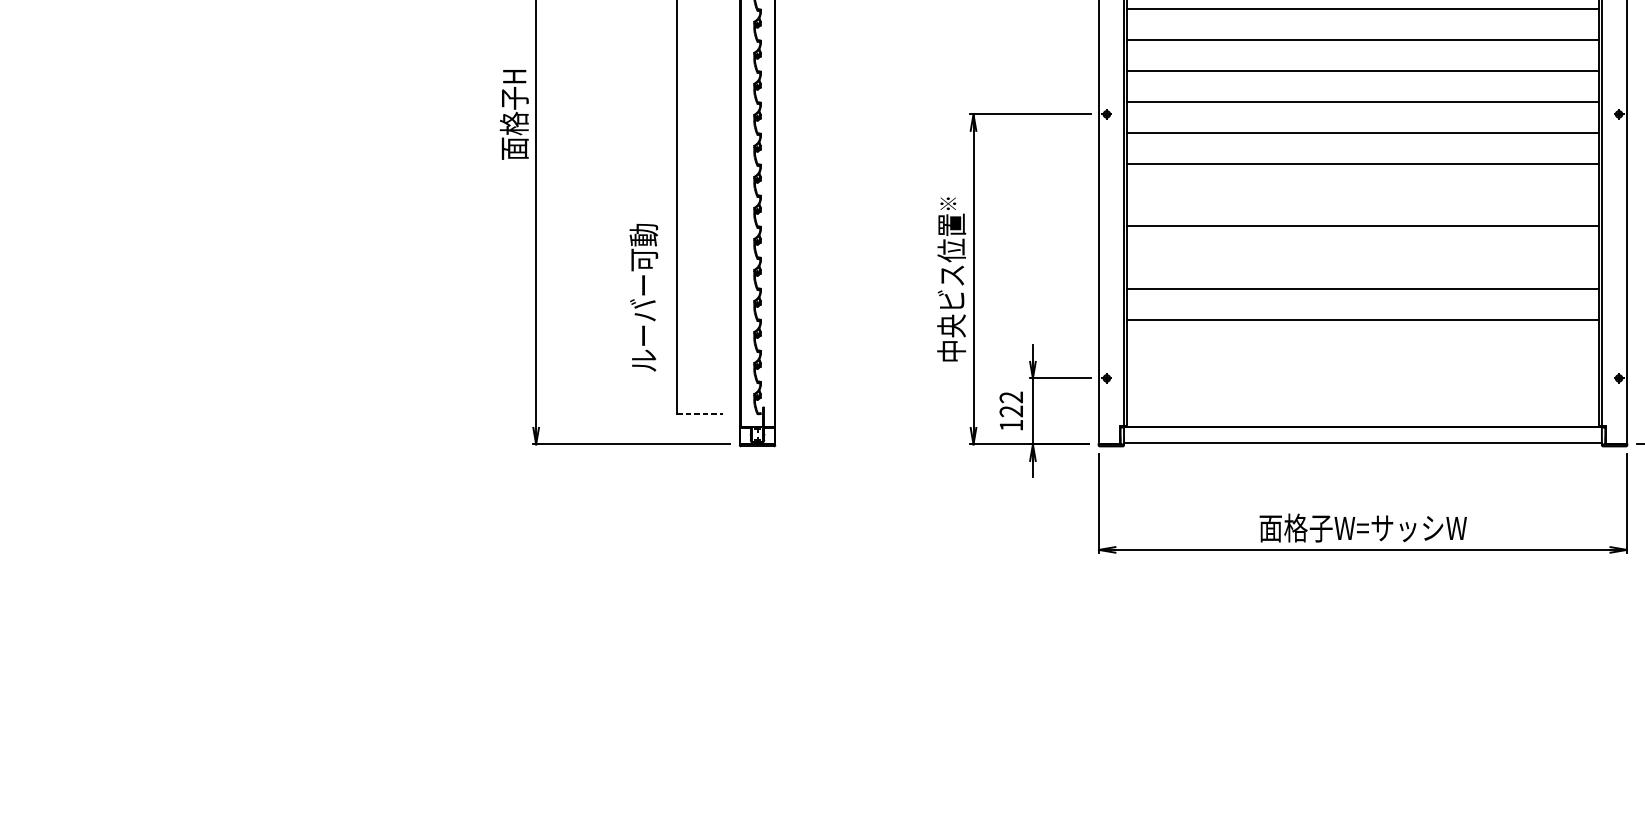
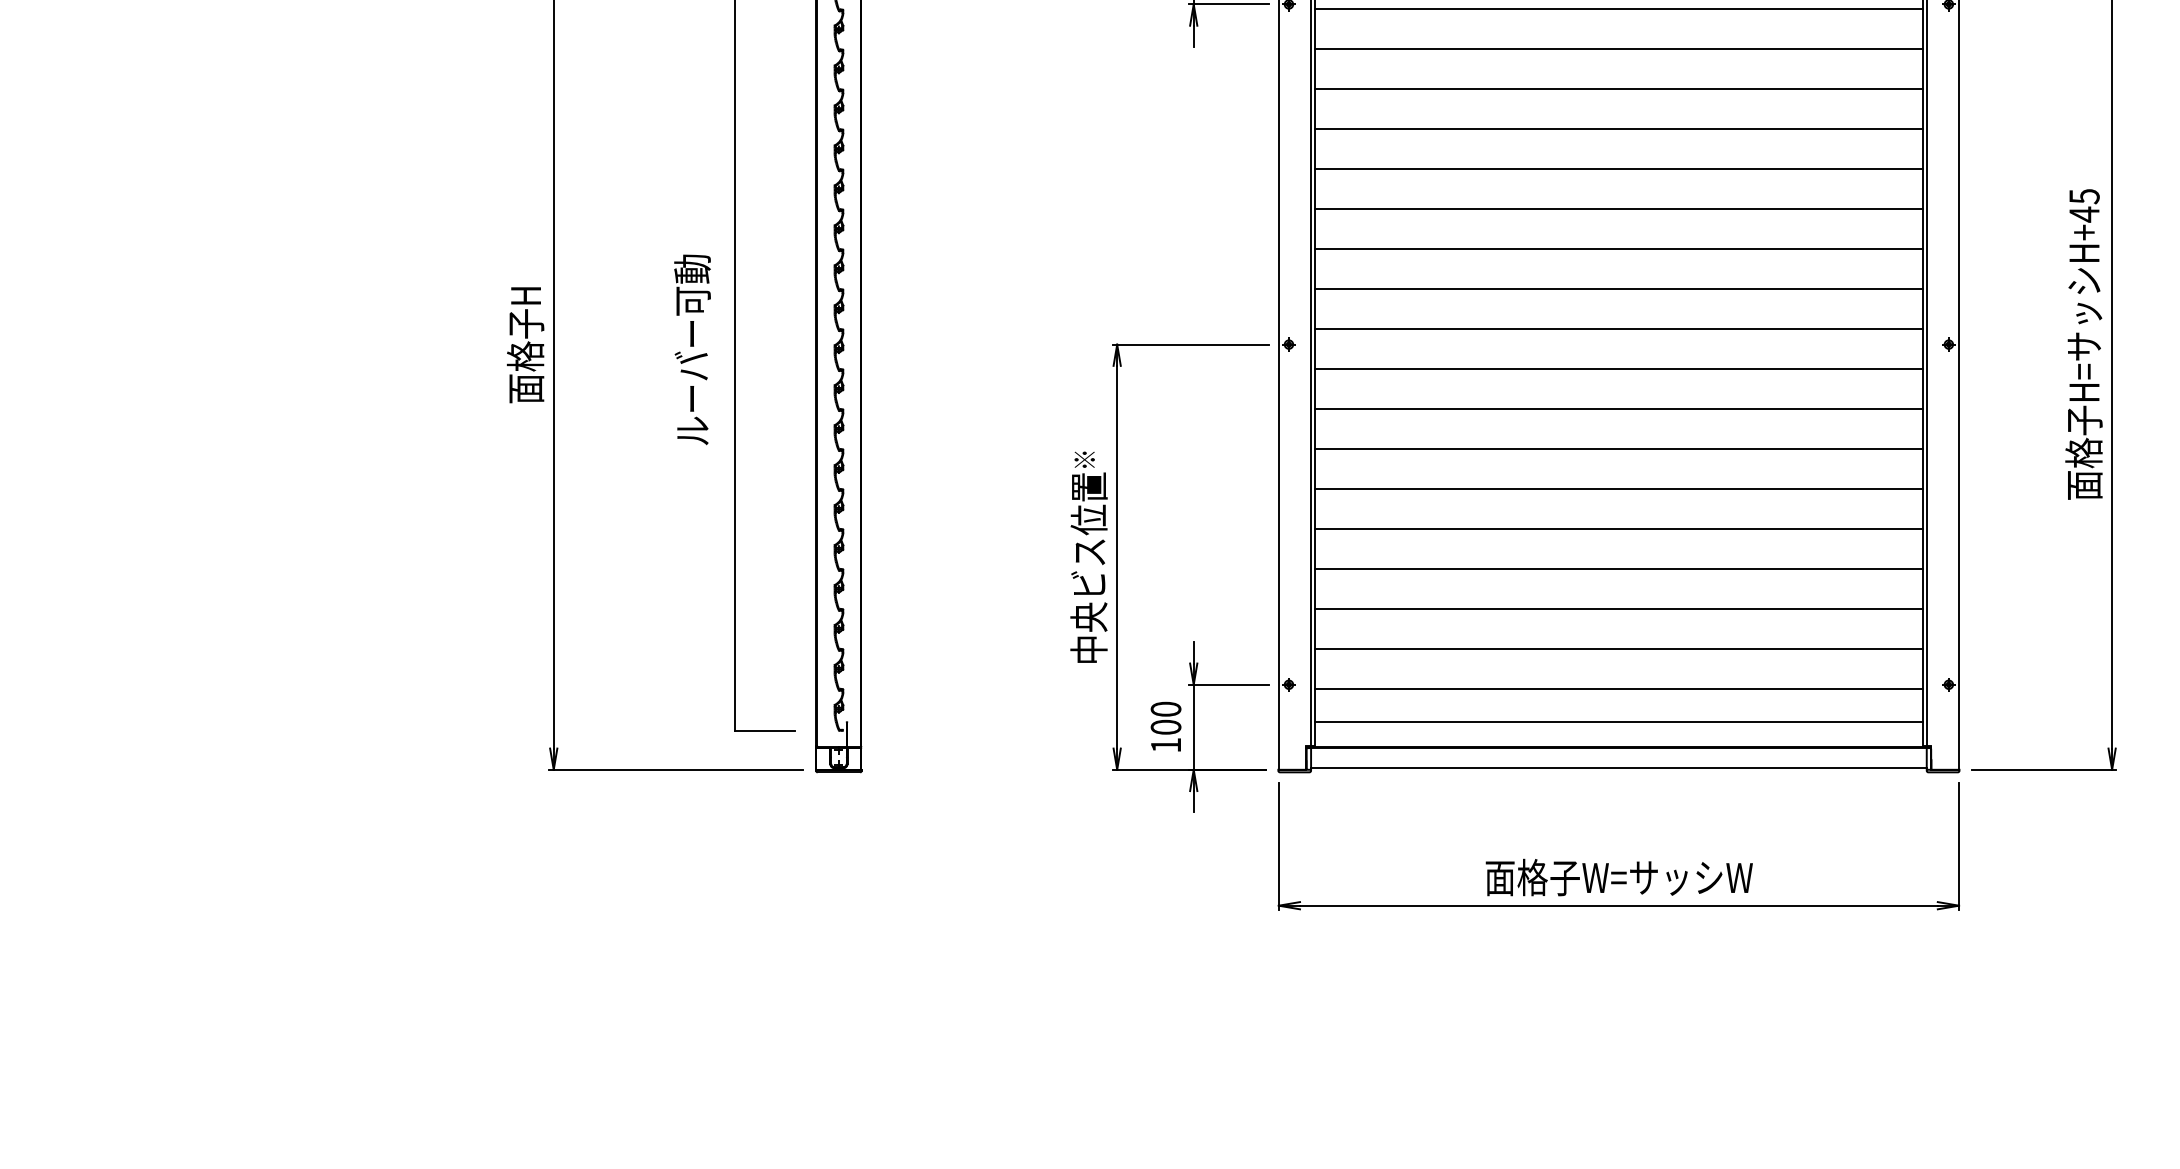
line: (1362, 195) -> (1618, 449), added
line: (1362, 257) -> (1618, 528), added
text: (643, 297) -> (692, 349), moved
line: (1362, 350) -> (1618, 648), added
line: (1362, 381) -> (1618, 688), added
text: (1011, 403) -> (1165, 717), 122 -> 100
line: (1362, 407) -> (1618, 722), added
line: (700, 413) -> (765, 730), dashed -> solid

